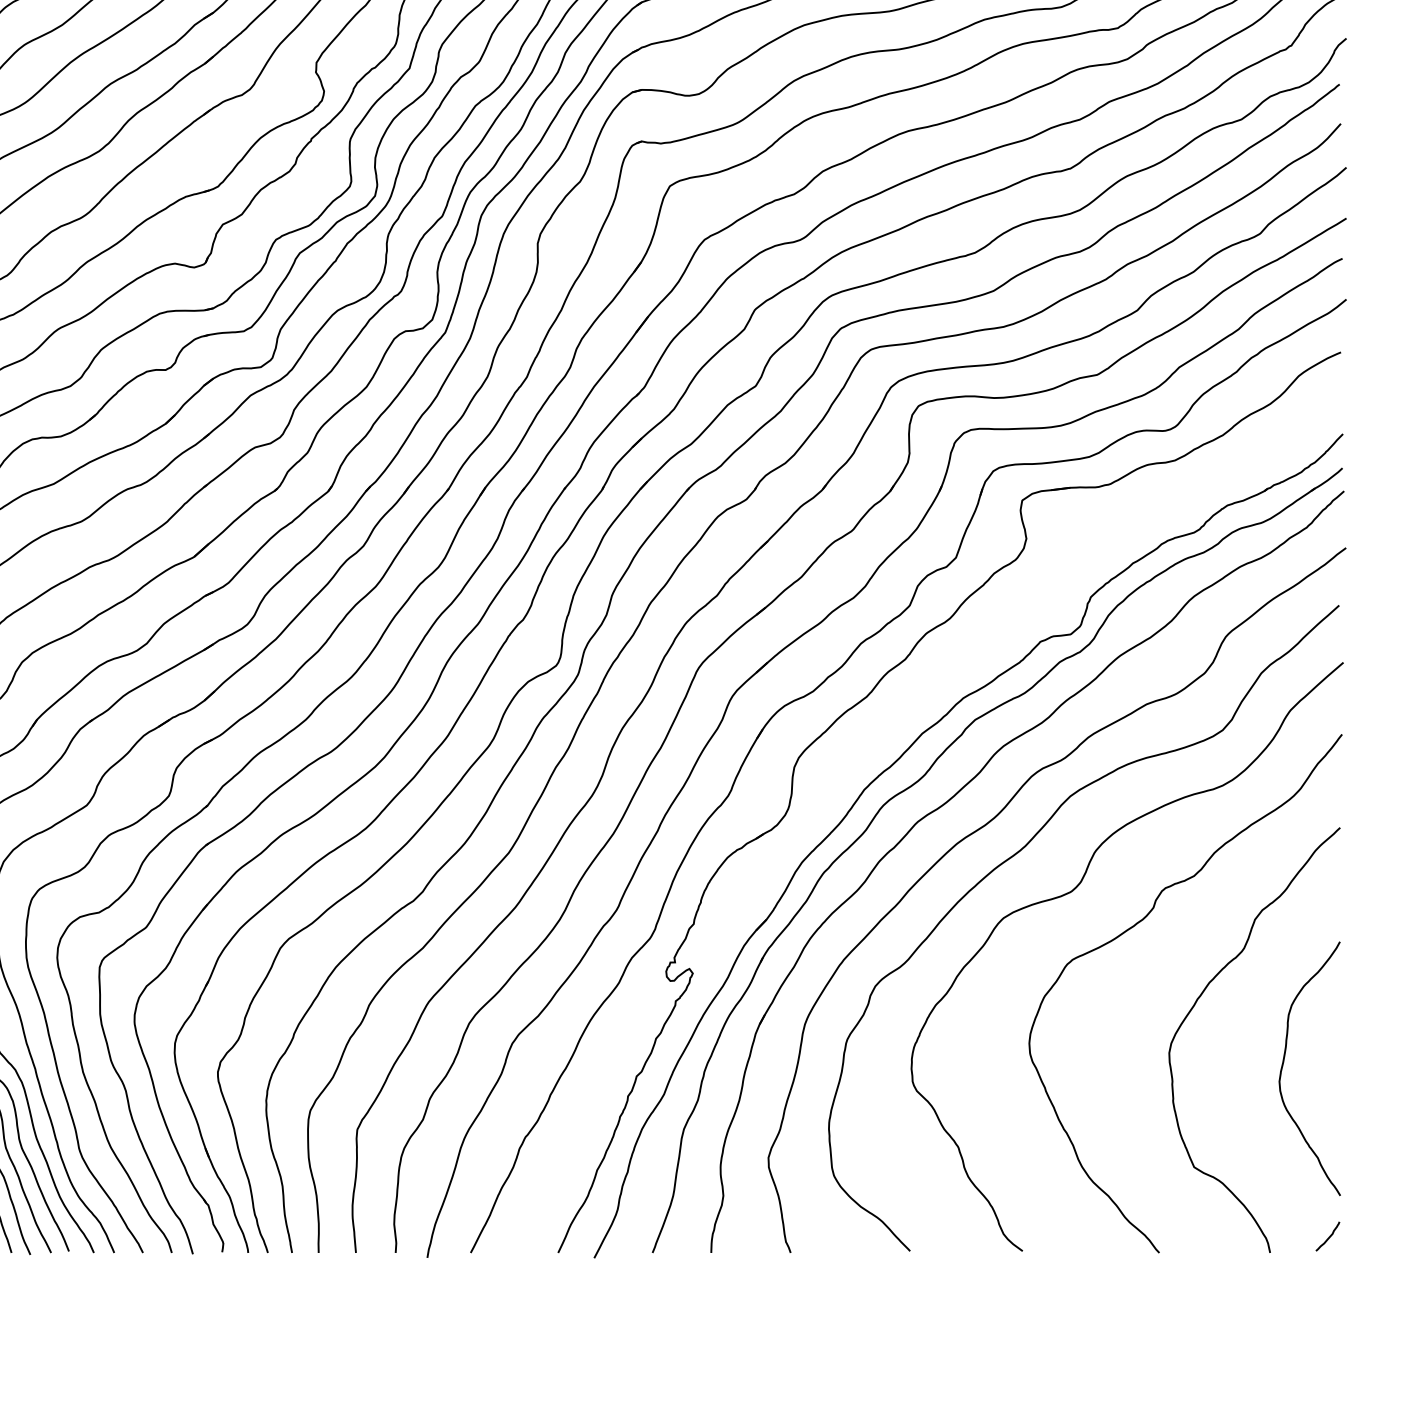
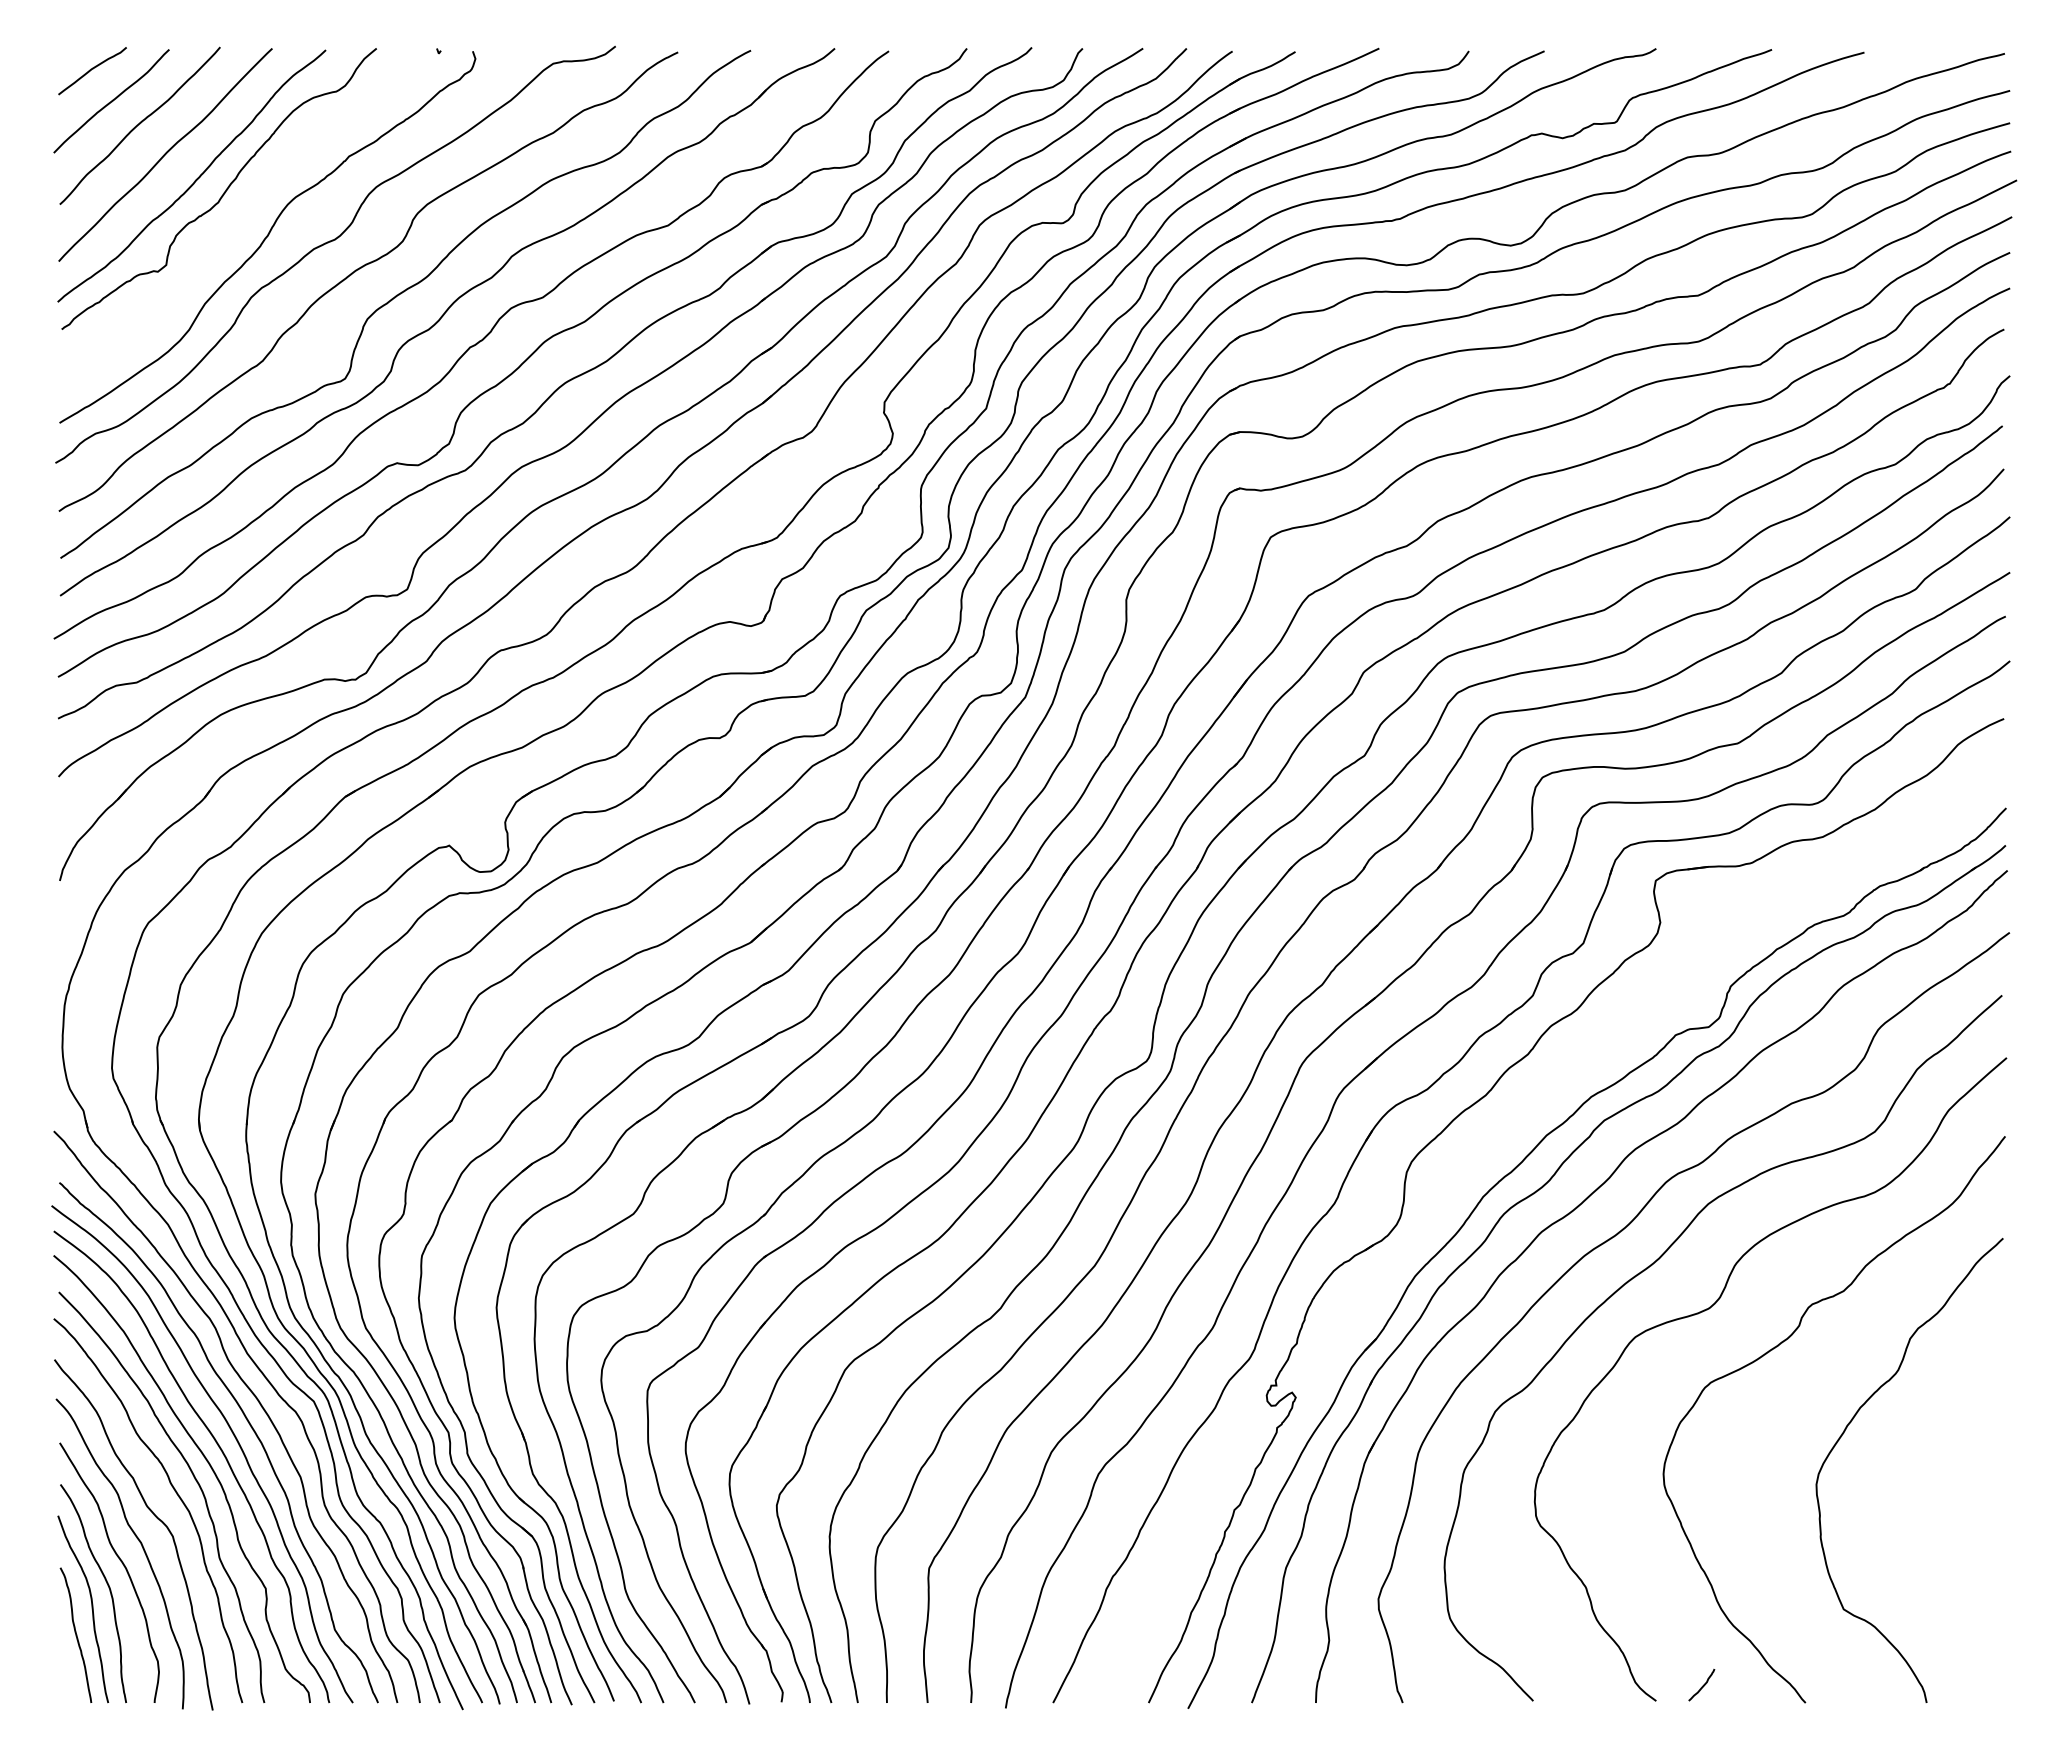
curve: (1284, 1061) -> (1942, 1493), removed
curve: (1328, 1236) -> (1702, 1685), moved

